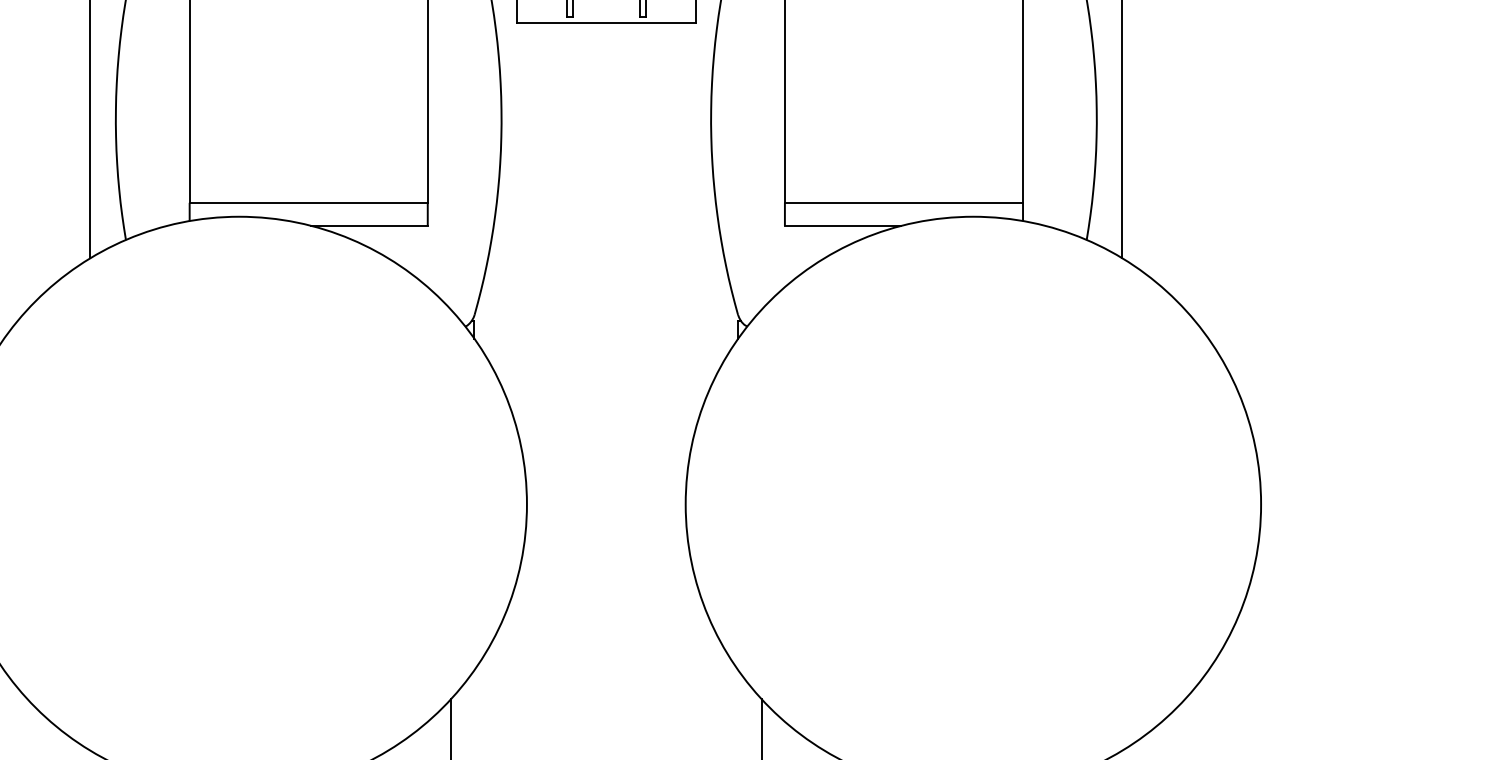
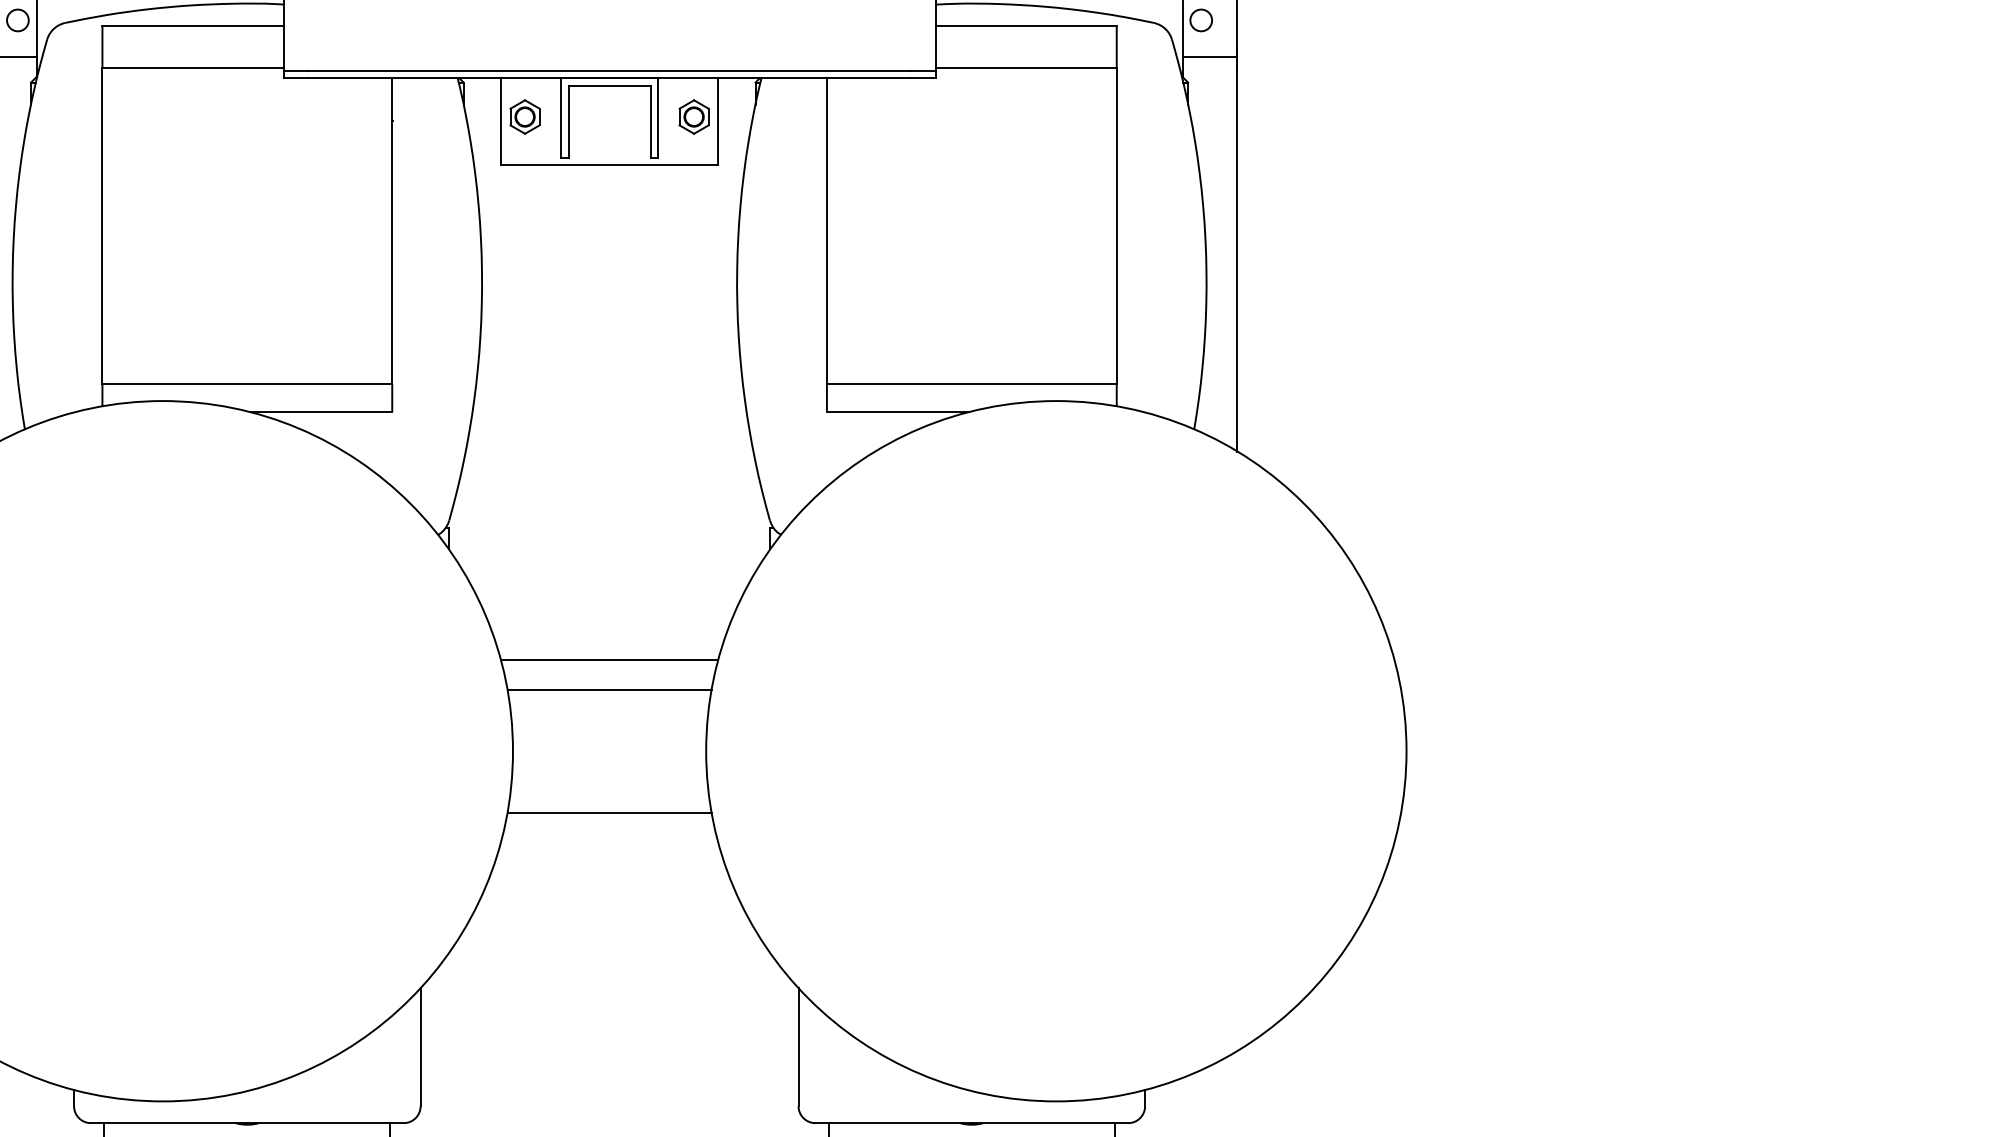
line: (606, 429) -> (609, 660), added
line: (606, 453) -> (609, 689), added
line: (606, 554) -> (609, 812), added

